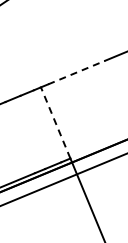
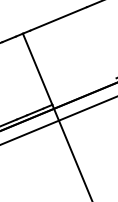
line: (76, 72) -> (58, 18), dashed -> solid
line: (55, 122) -> (37, 68), dashed -> solid

